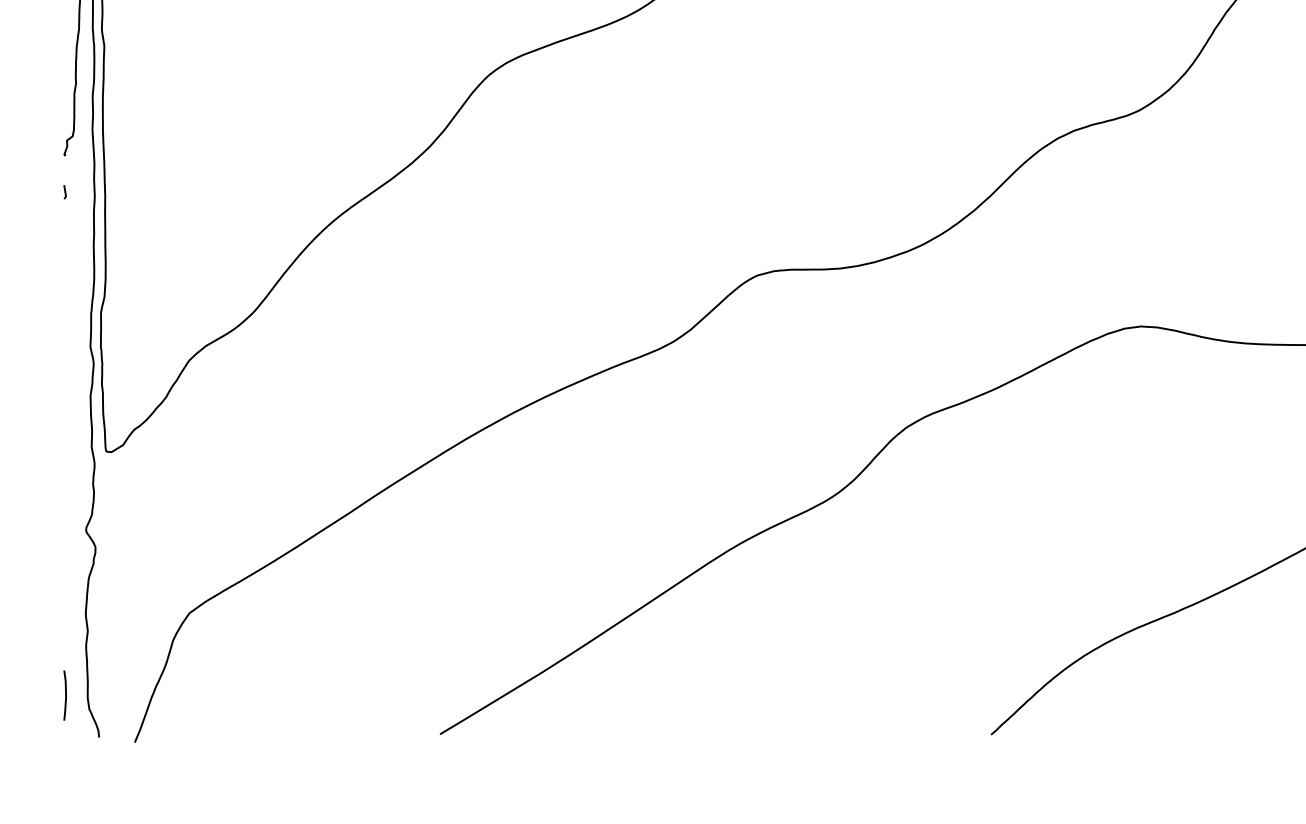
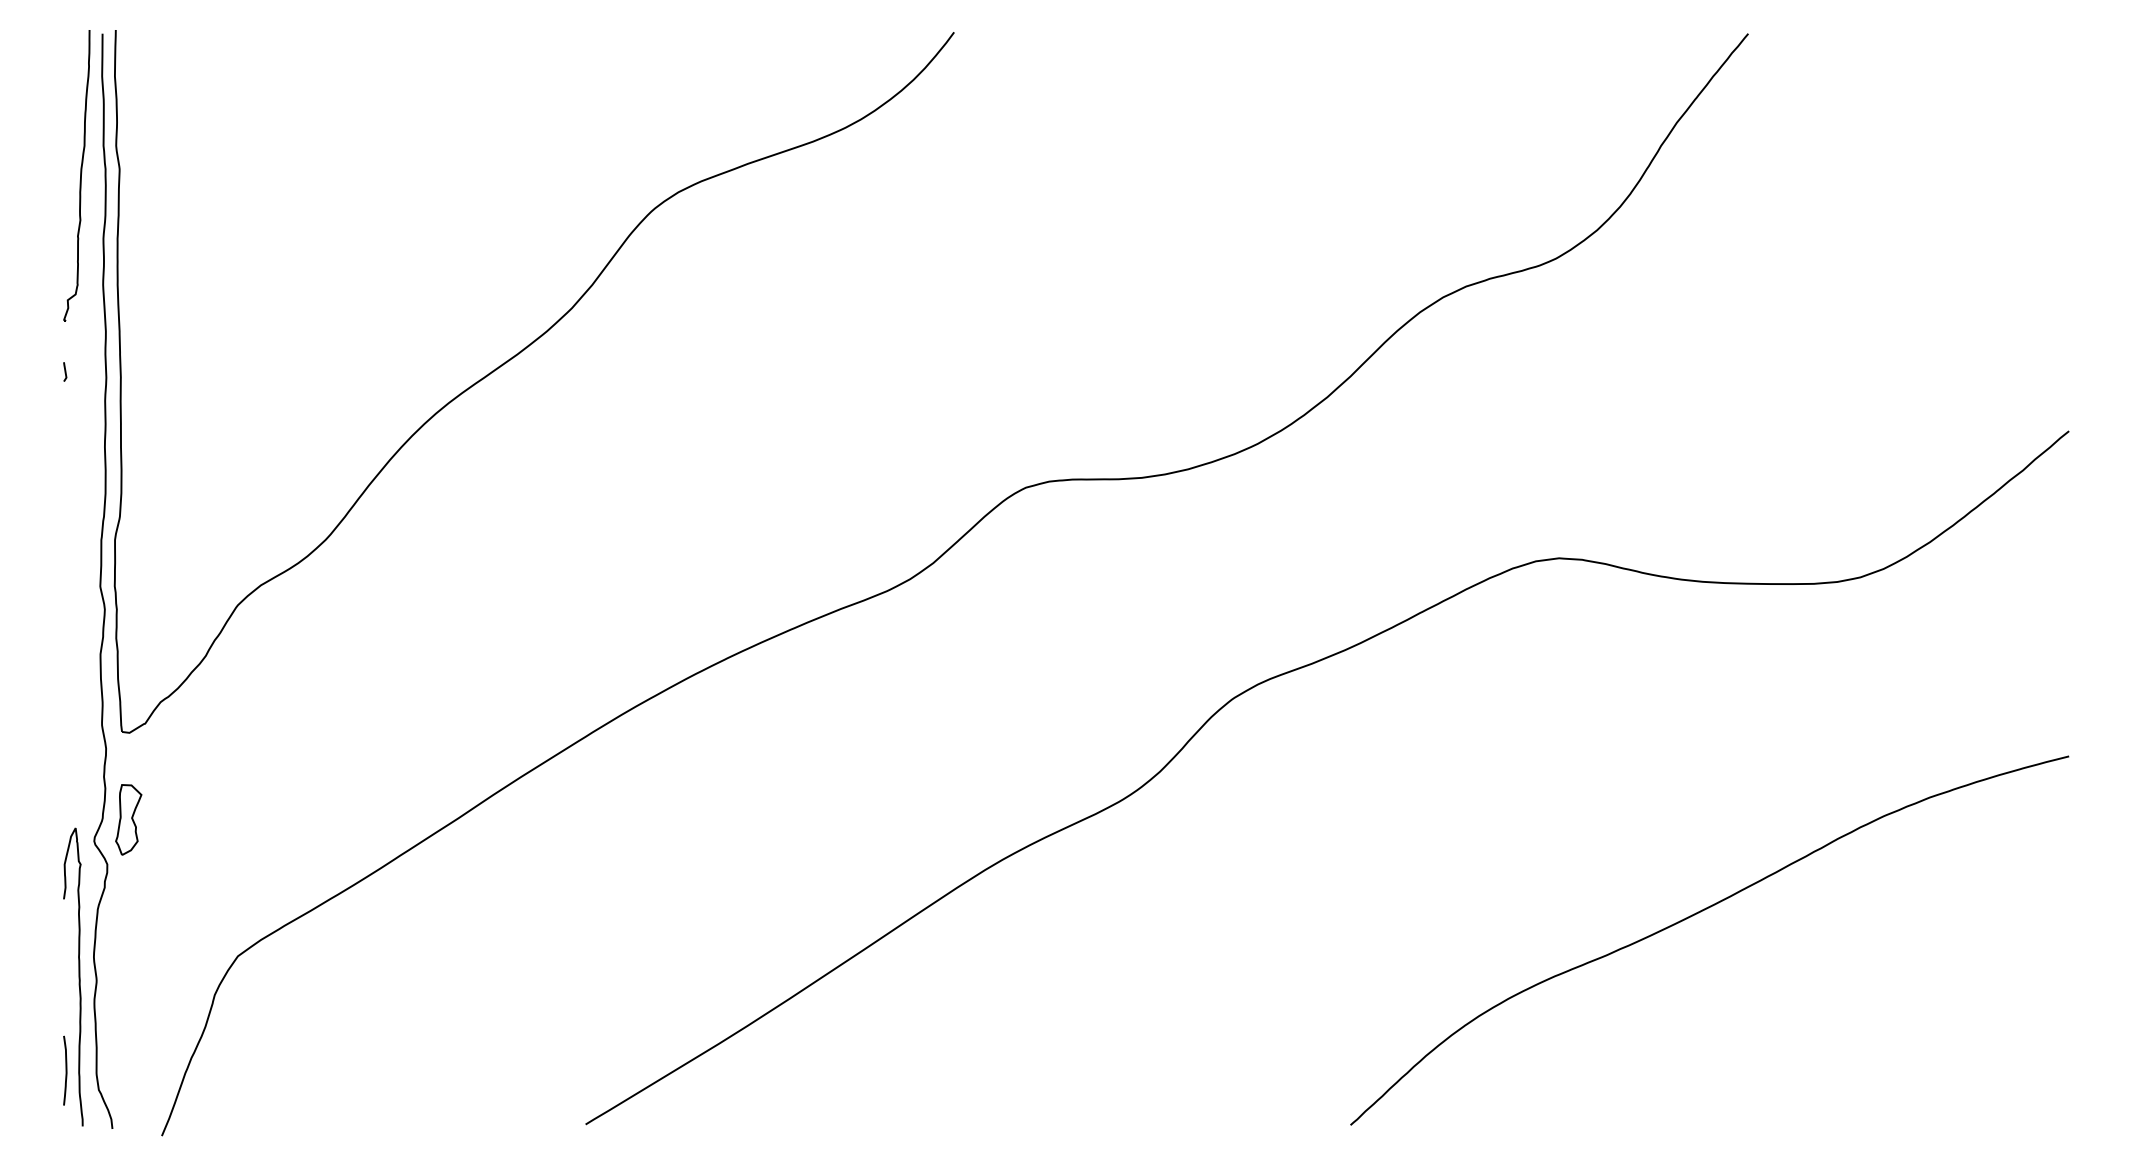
part: (110, 514) -> (128, 819), added
curve: (74, 627) -> (78, 976), added

